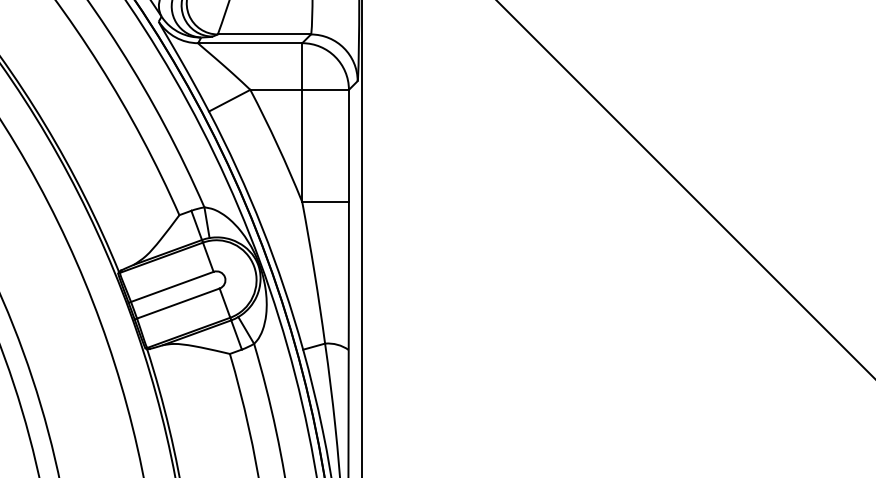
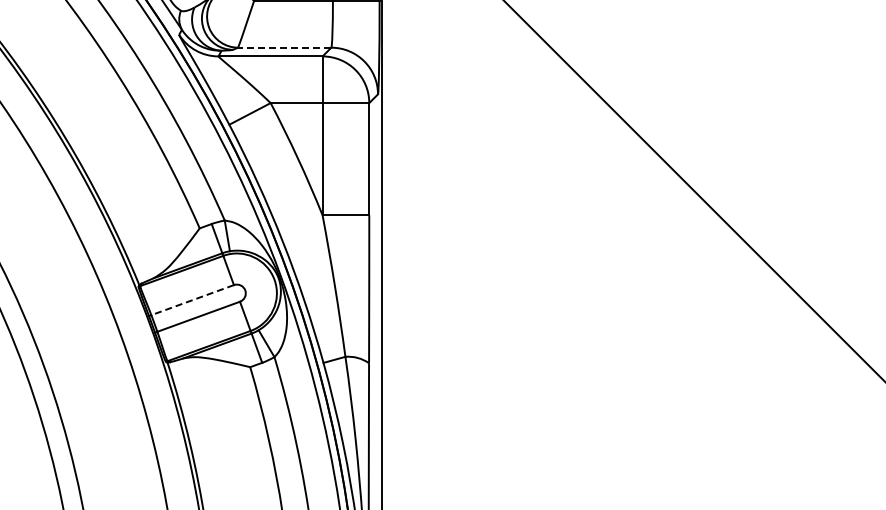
line: (264, 34) -> (284, 47), solid -> dashed
line: (172, 287) -> (192, 300), solid -> dashed

